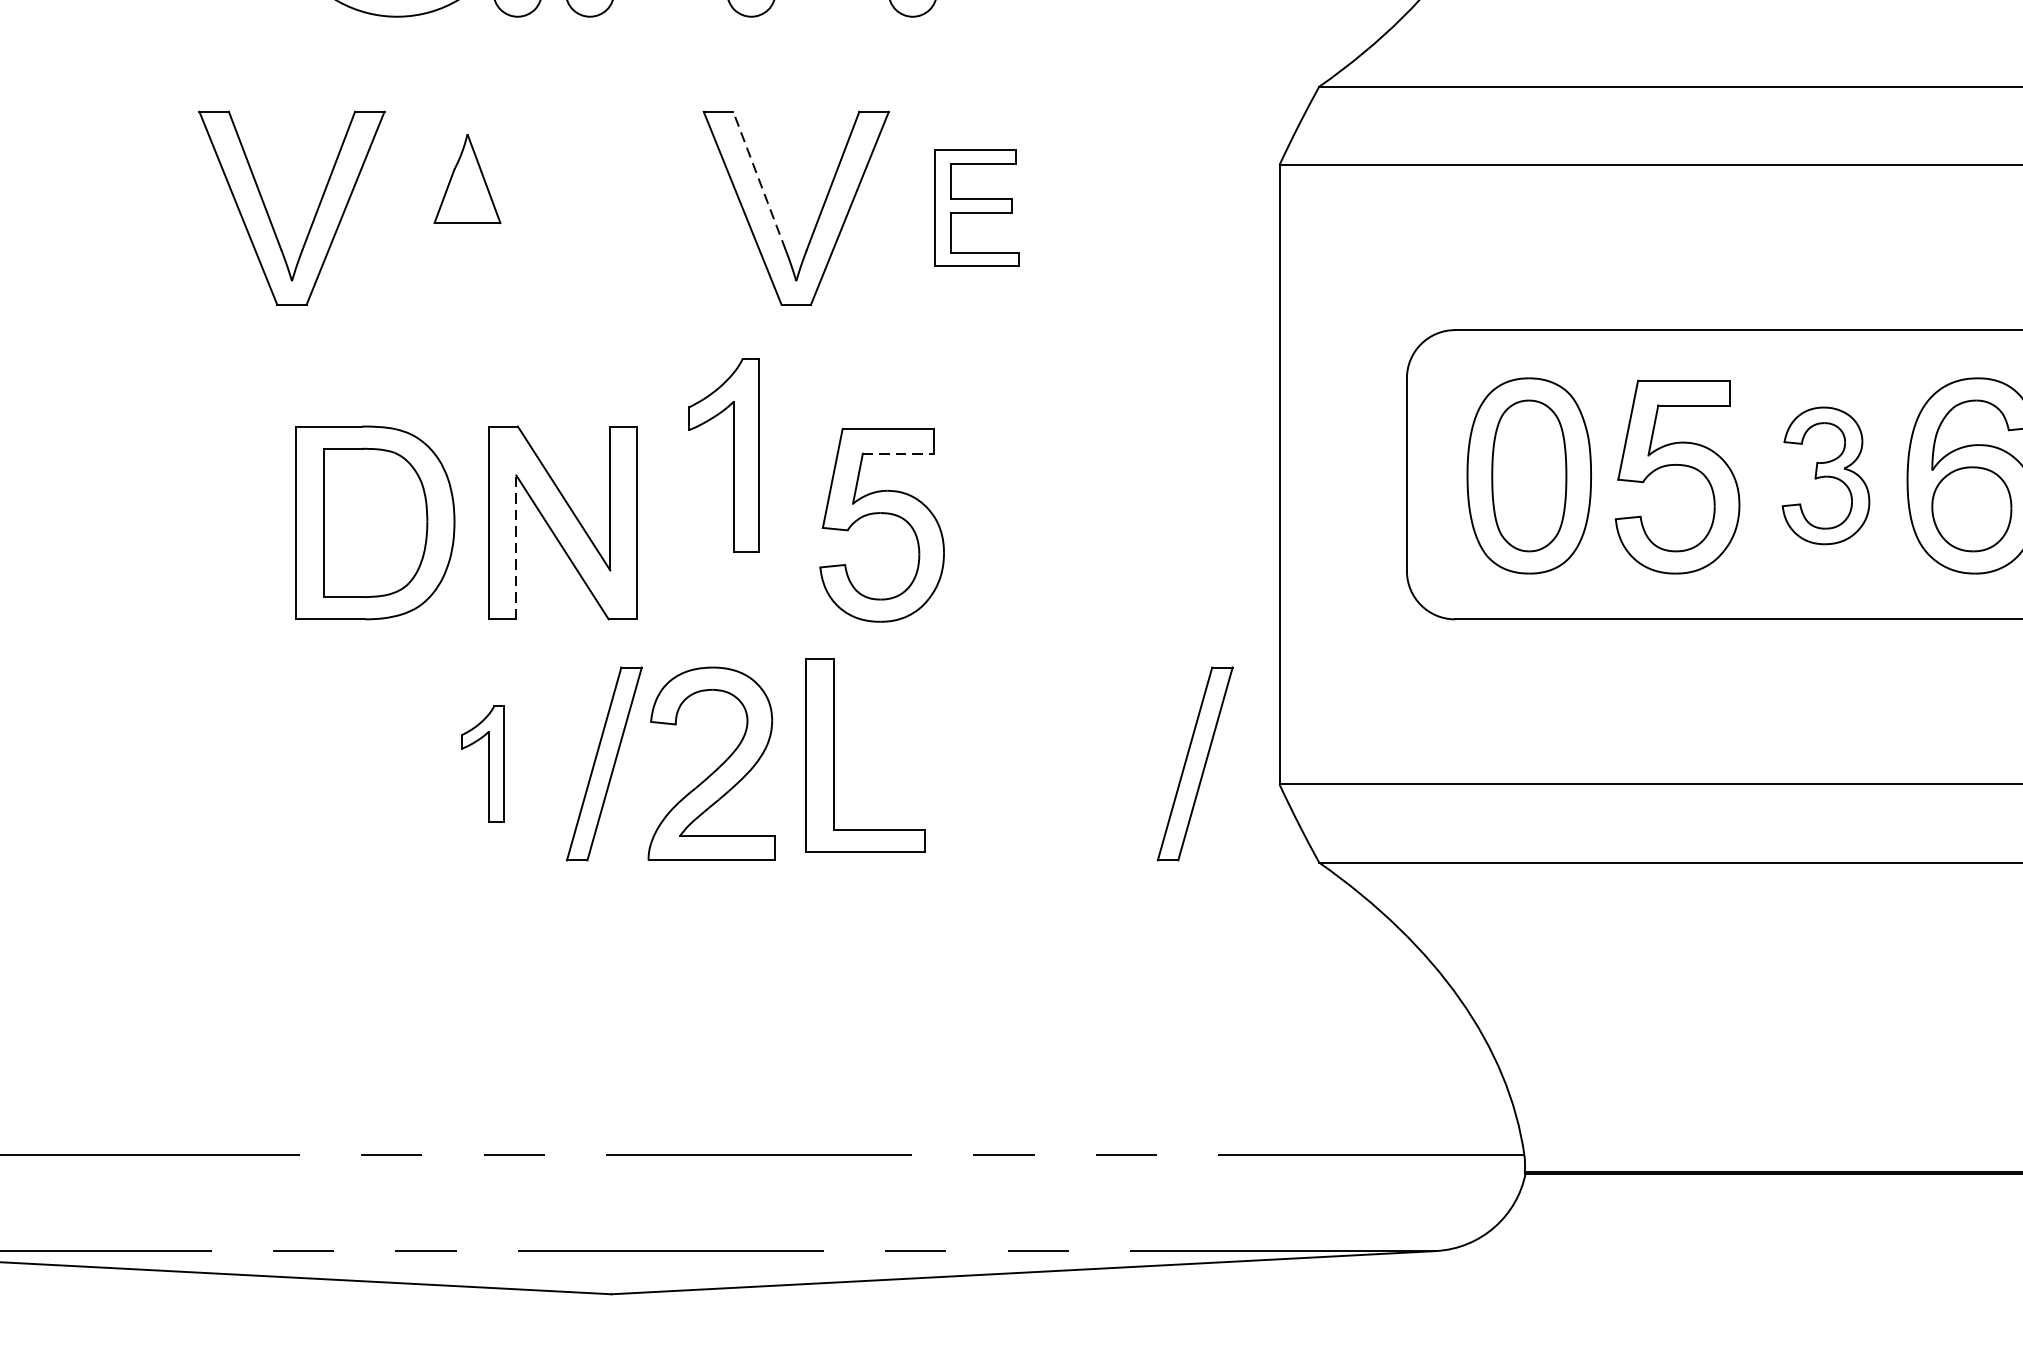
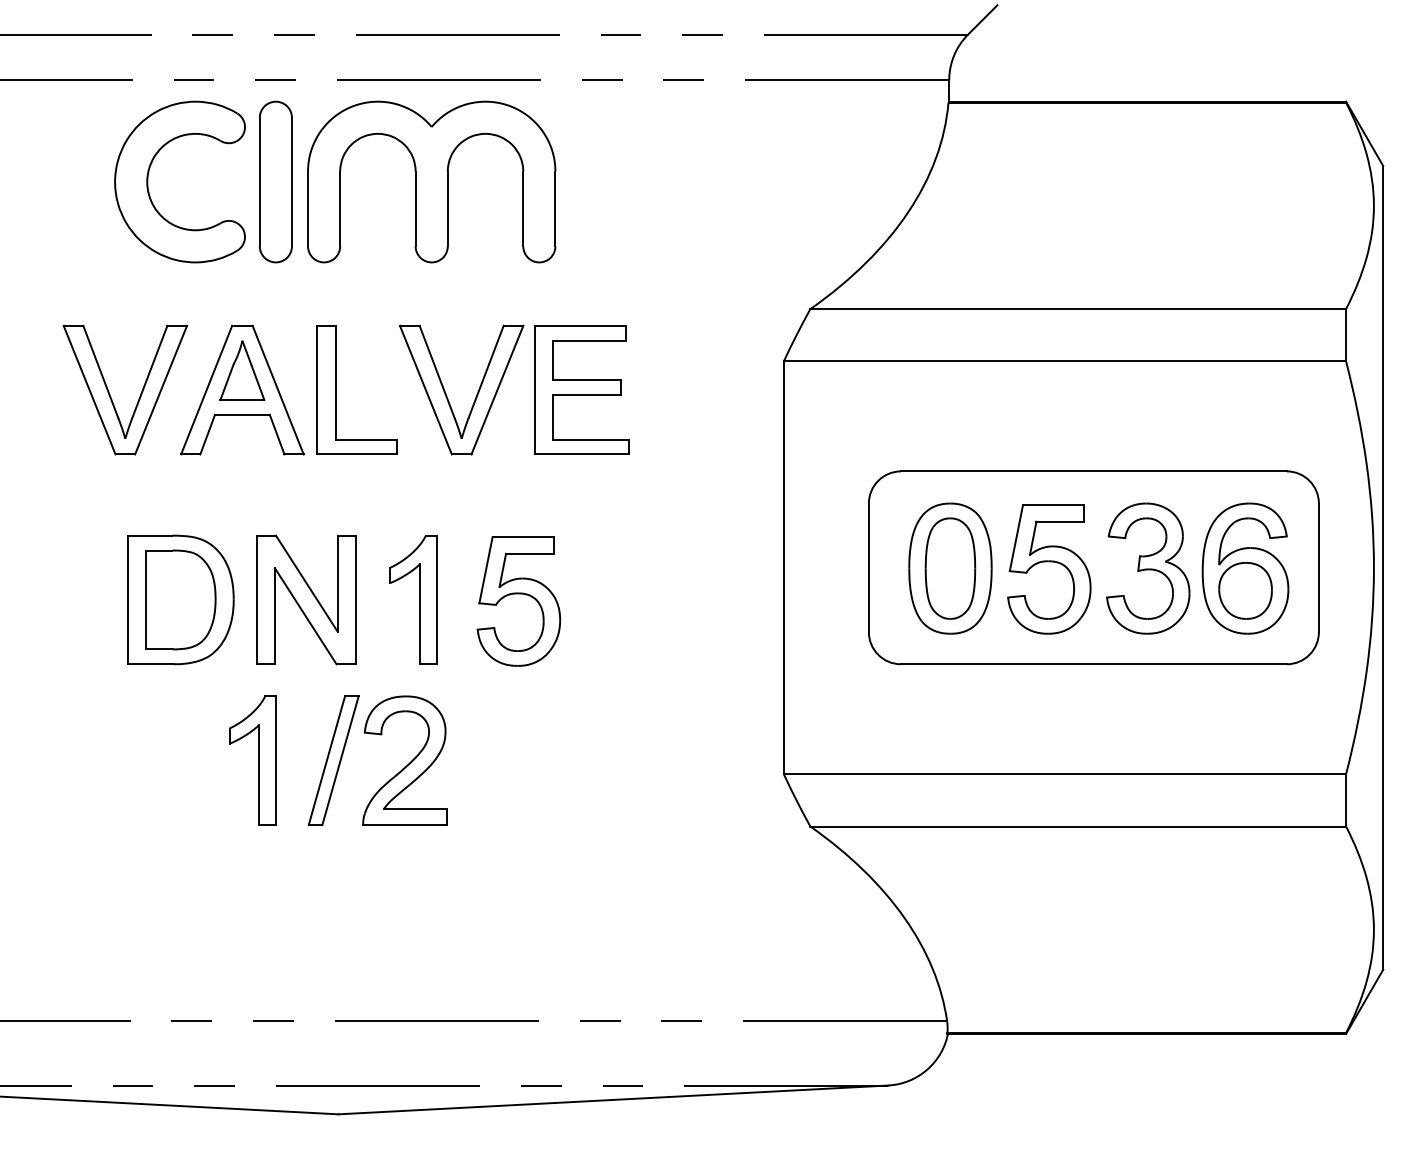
line: (758, 180) -> (436, 371), dashed -> solid
part: (467, 207) -> (242, 389), added
part: (976, 207) -> (581, 389), size x1.67
line: (898, 453) -> (529, 553), dashed -> solid
part: (724, 454) -> (413, 599), moved
part: (1826, 475) -> (1148, 568), size x1.43
line: (515, 547) -> (274, 616), dashed -> solid
part: (835, 754) -> (336, 389), moved
part: (482, 763) -> (252, 760), size x1.67
part: (1194, 763) -> (727, 760), removed

